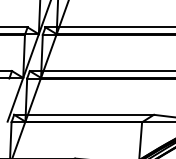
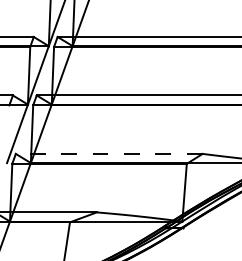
line: (83, 114) -> (108, 153), solid -> dashed

